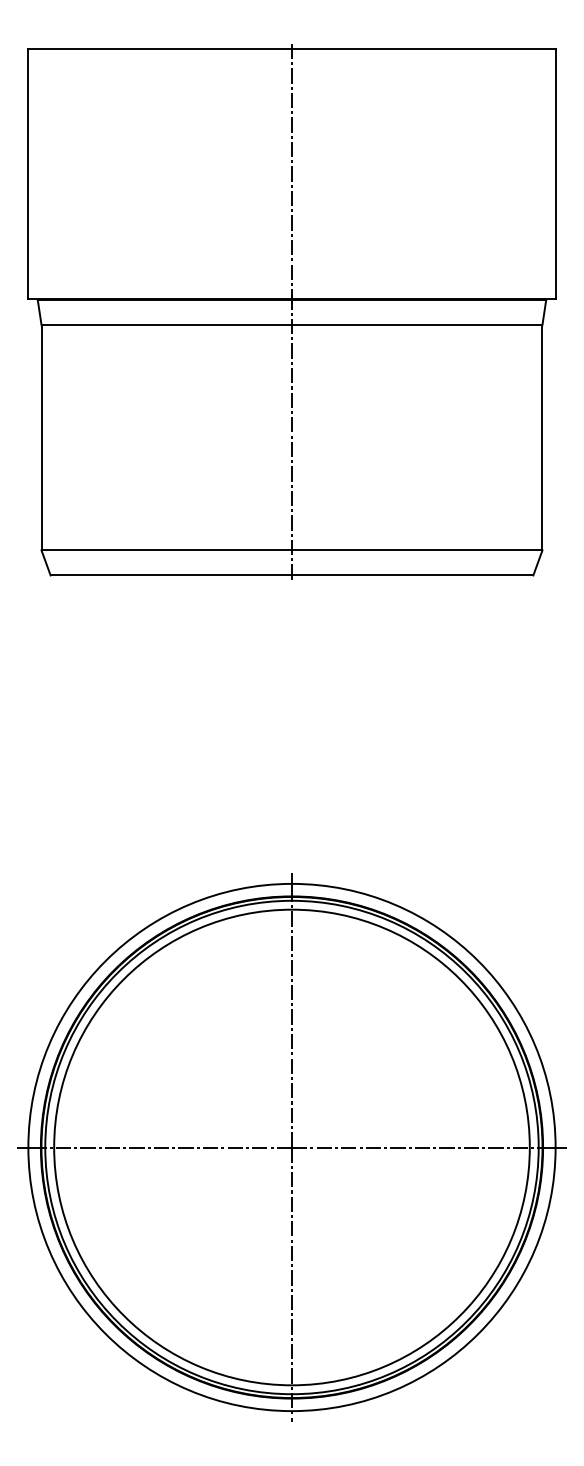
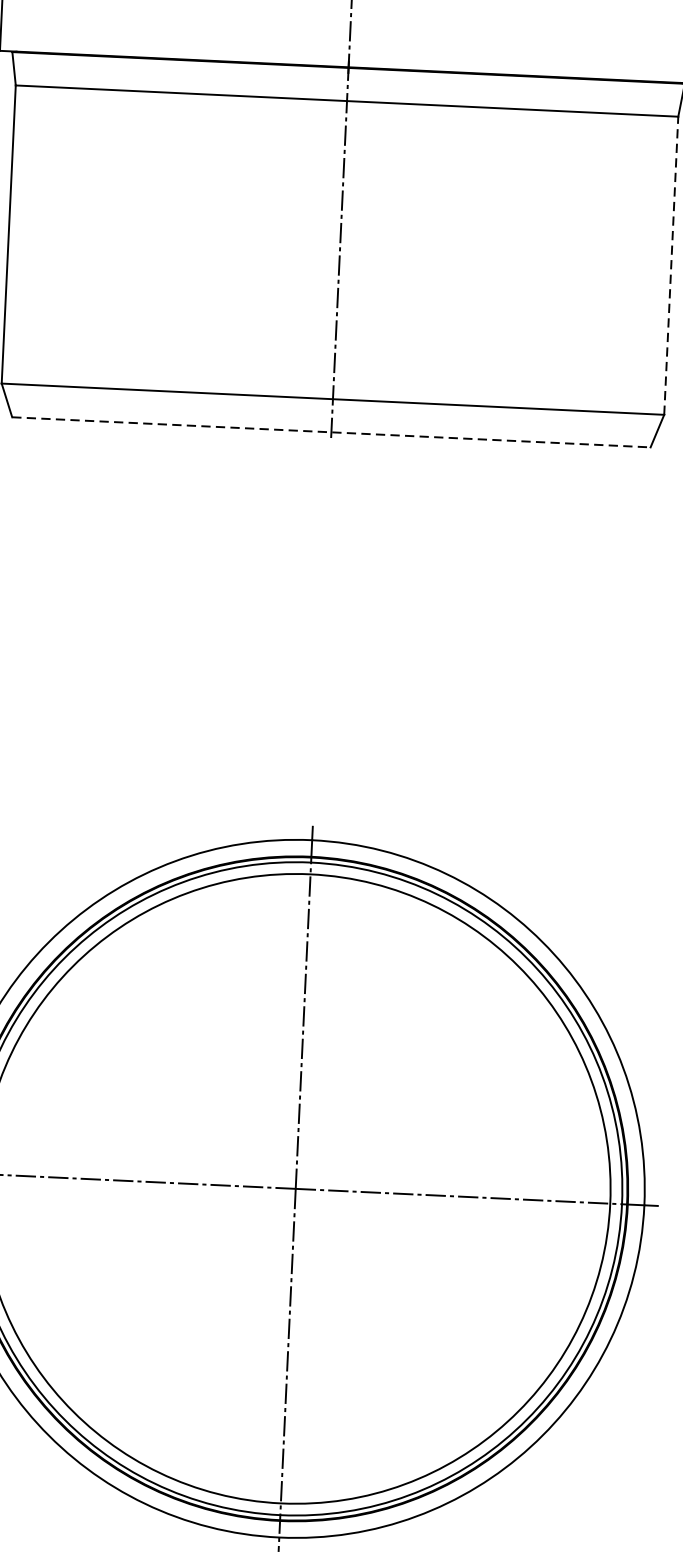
line: (542, 437) -> (671, 265), solid -> dashed
line: (292, 575) -> (332, 432), solid -> dashed

